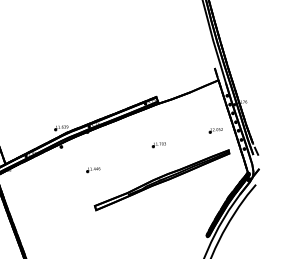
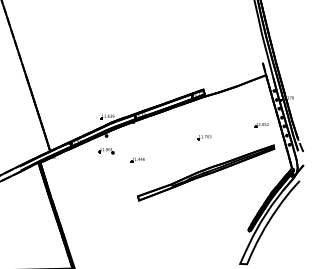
part: (61, 162) -> (106, 151), added

